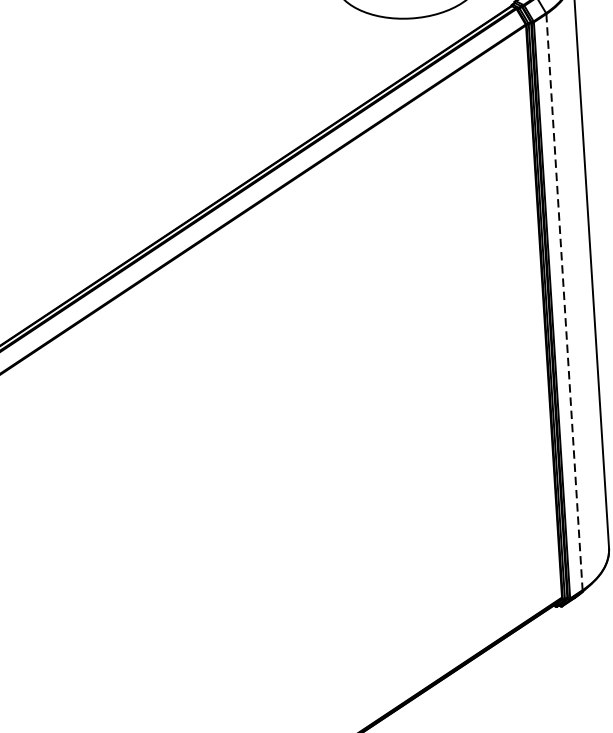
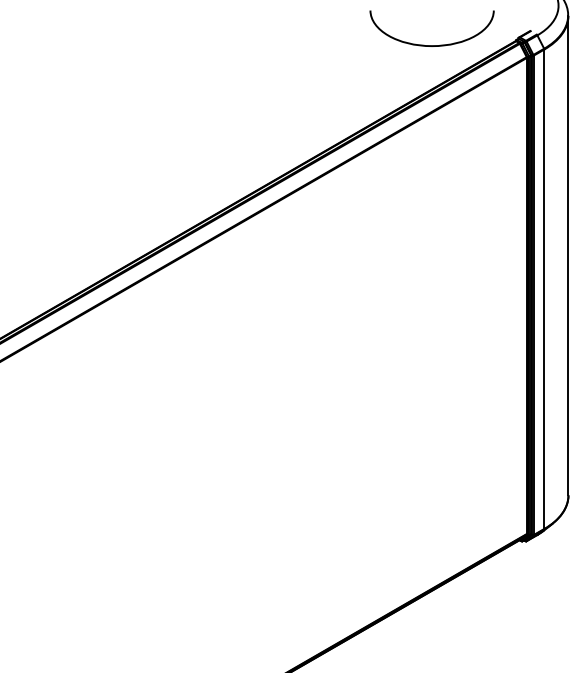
line: (564, 302) -> (544, 289), dashed -> solid

